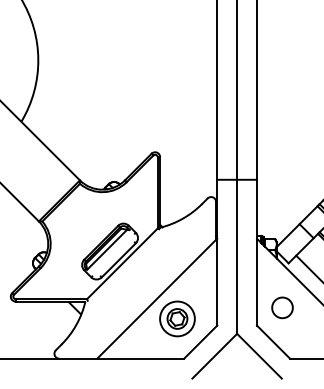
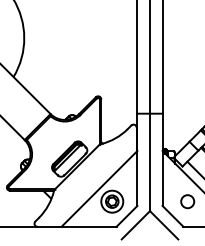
circle: (282, 307) -> (187, 201), moved

